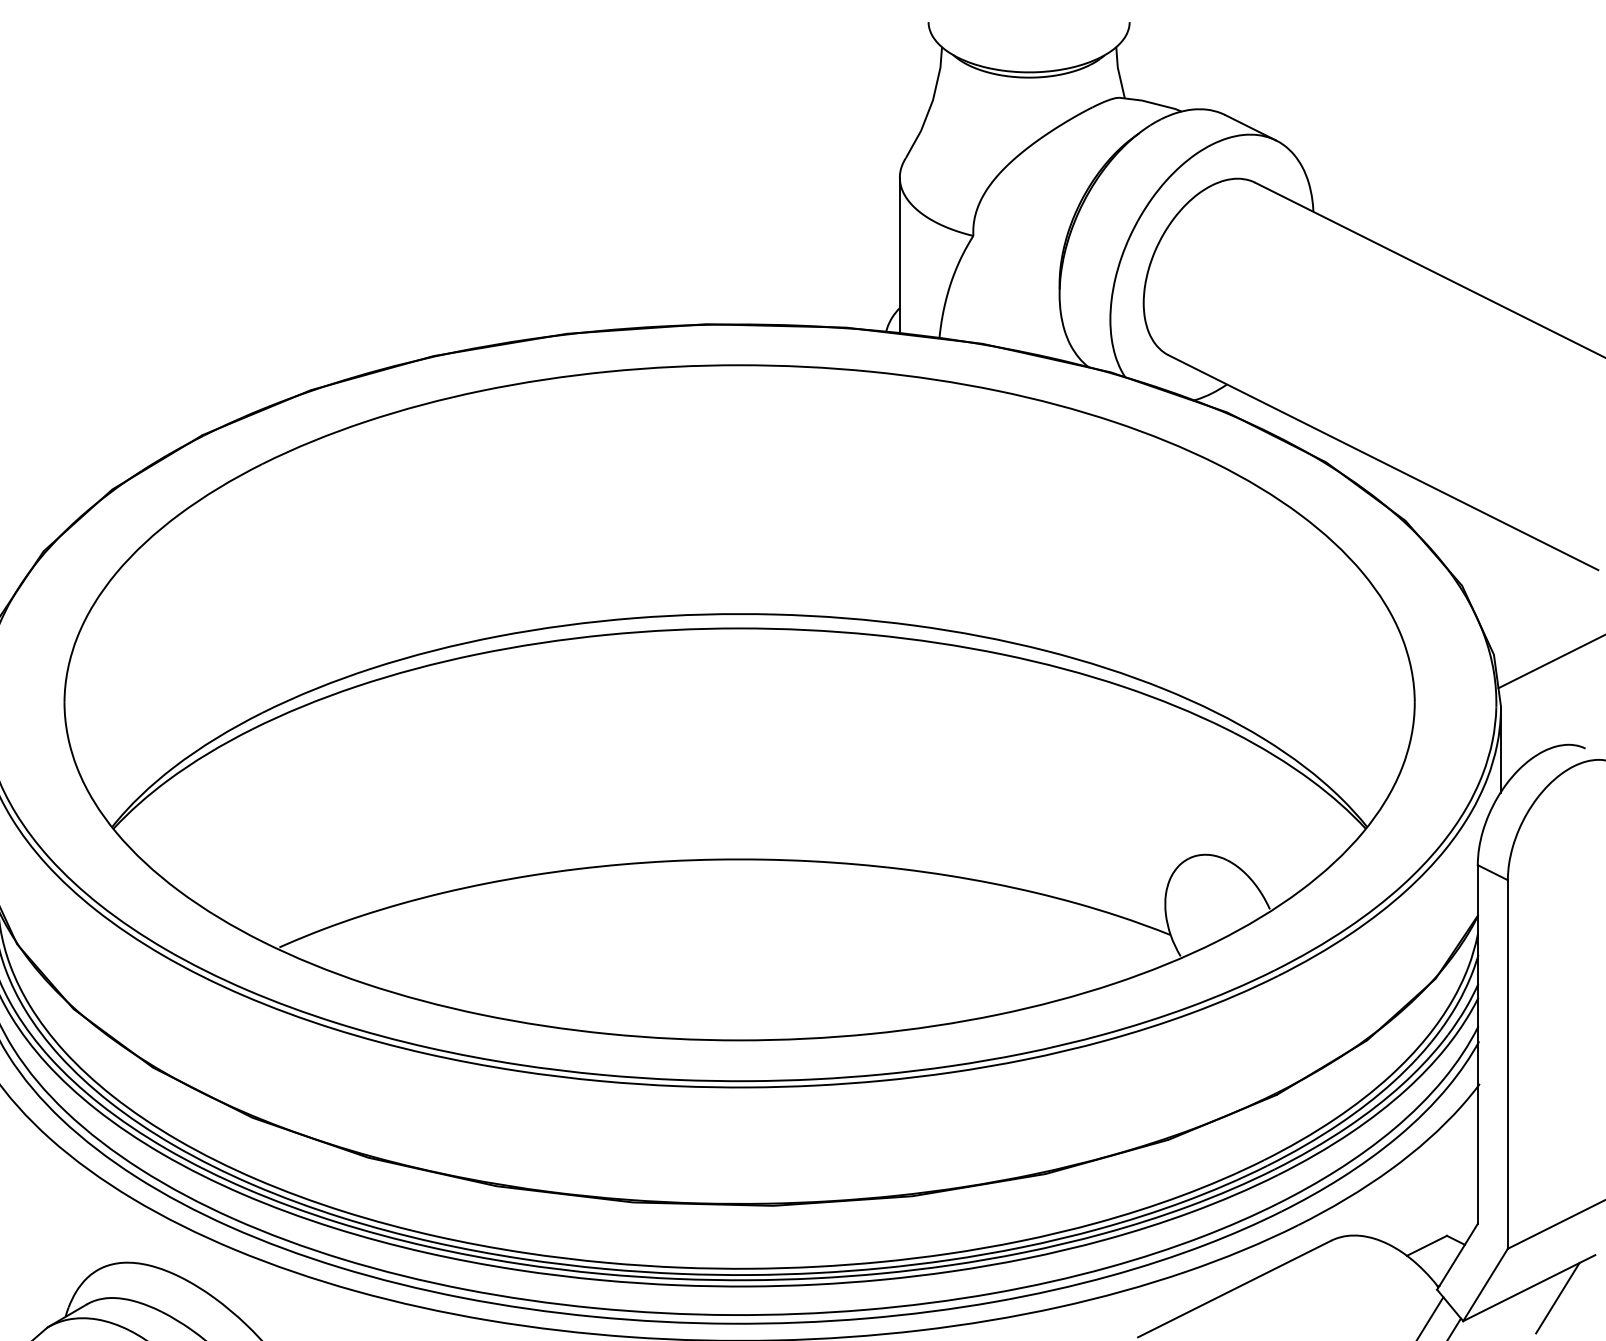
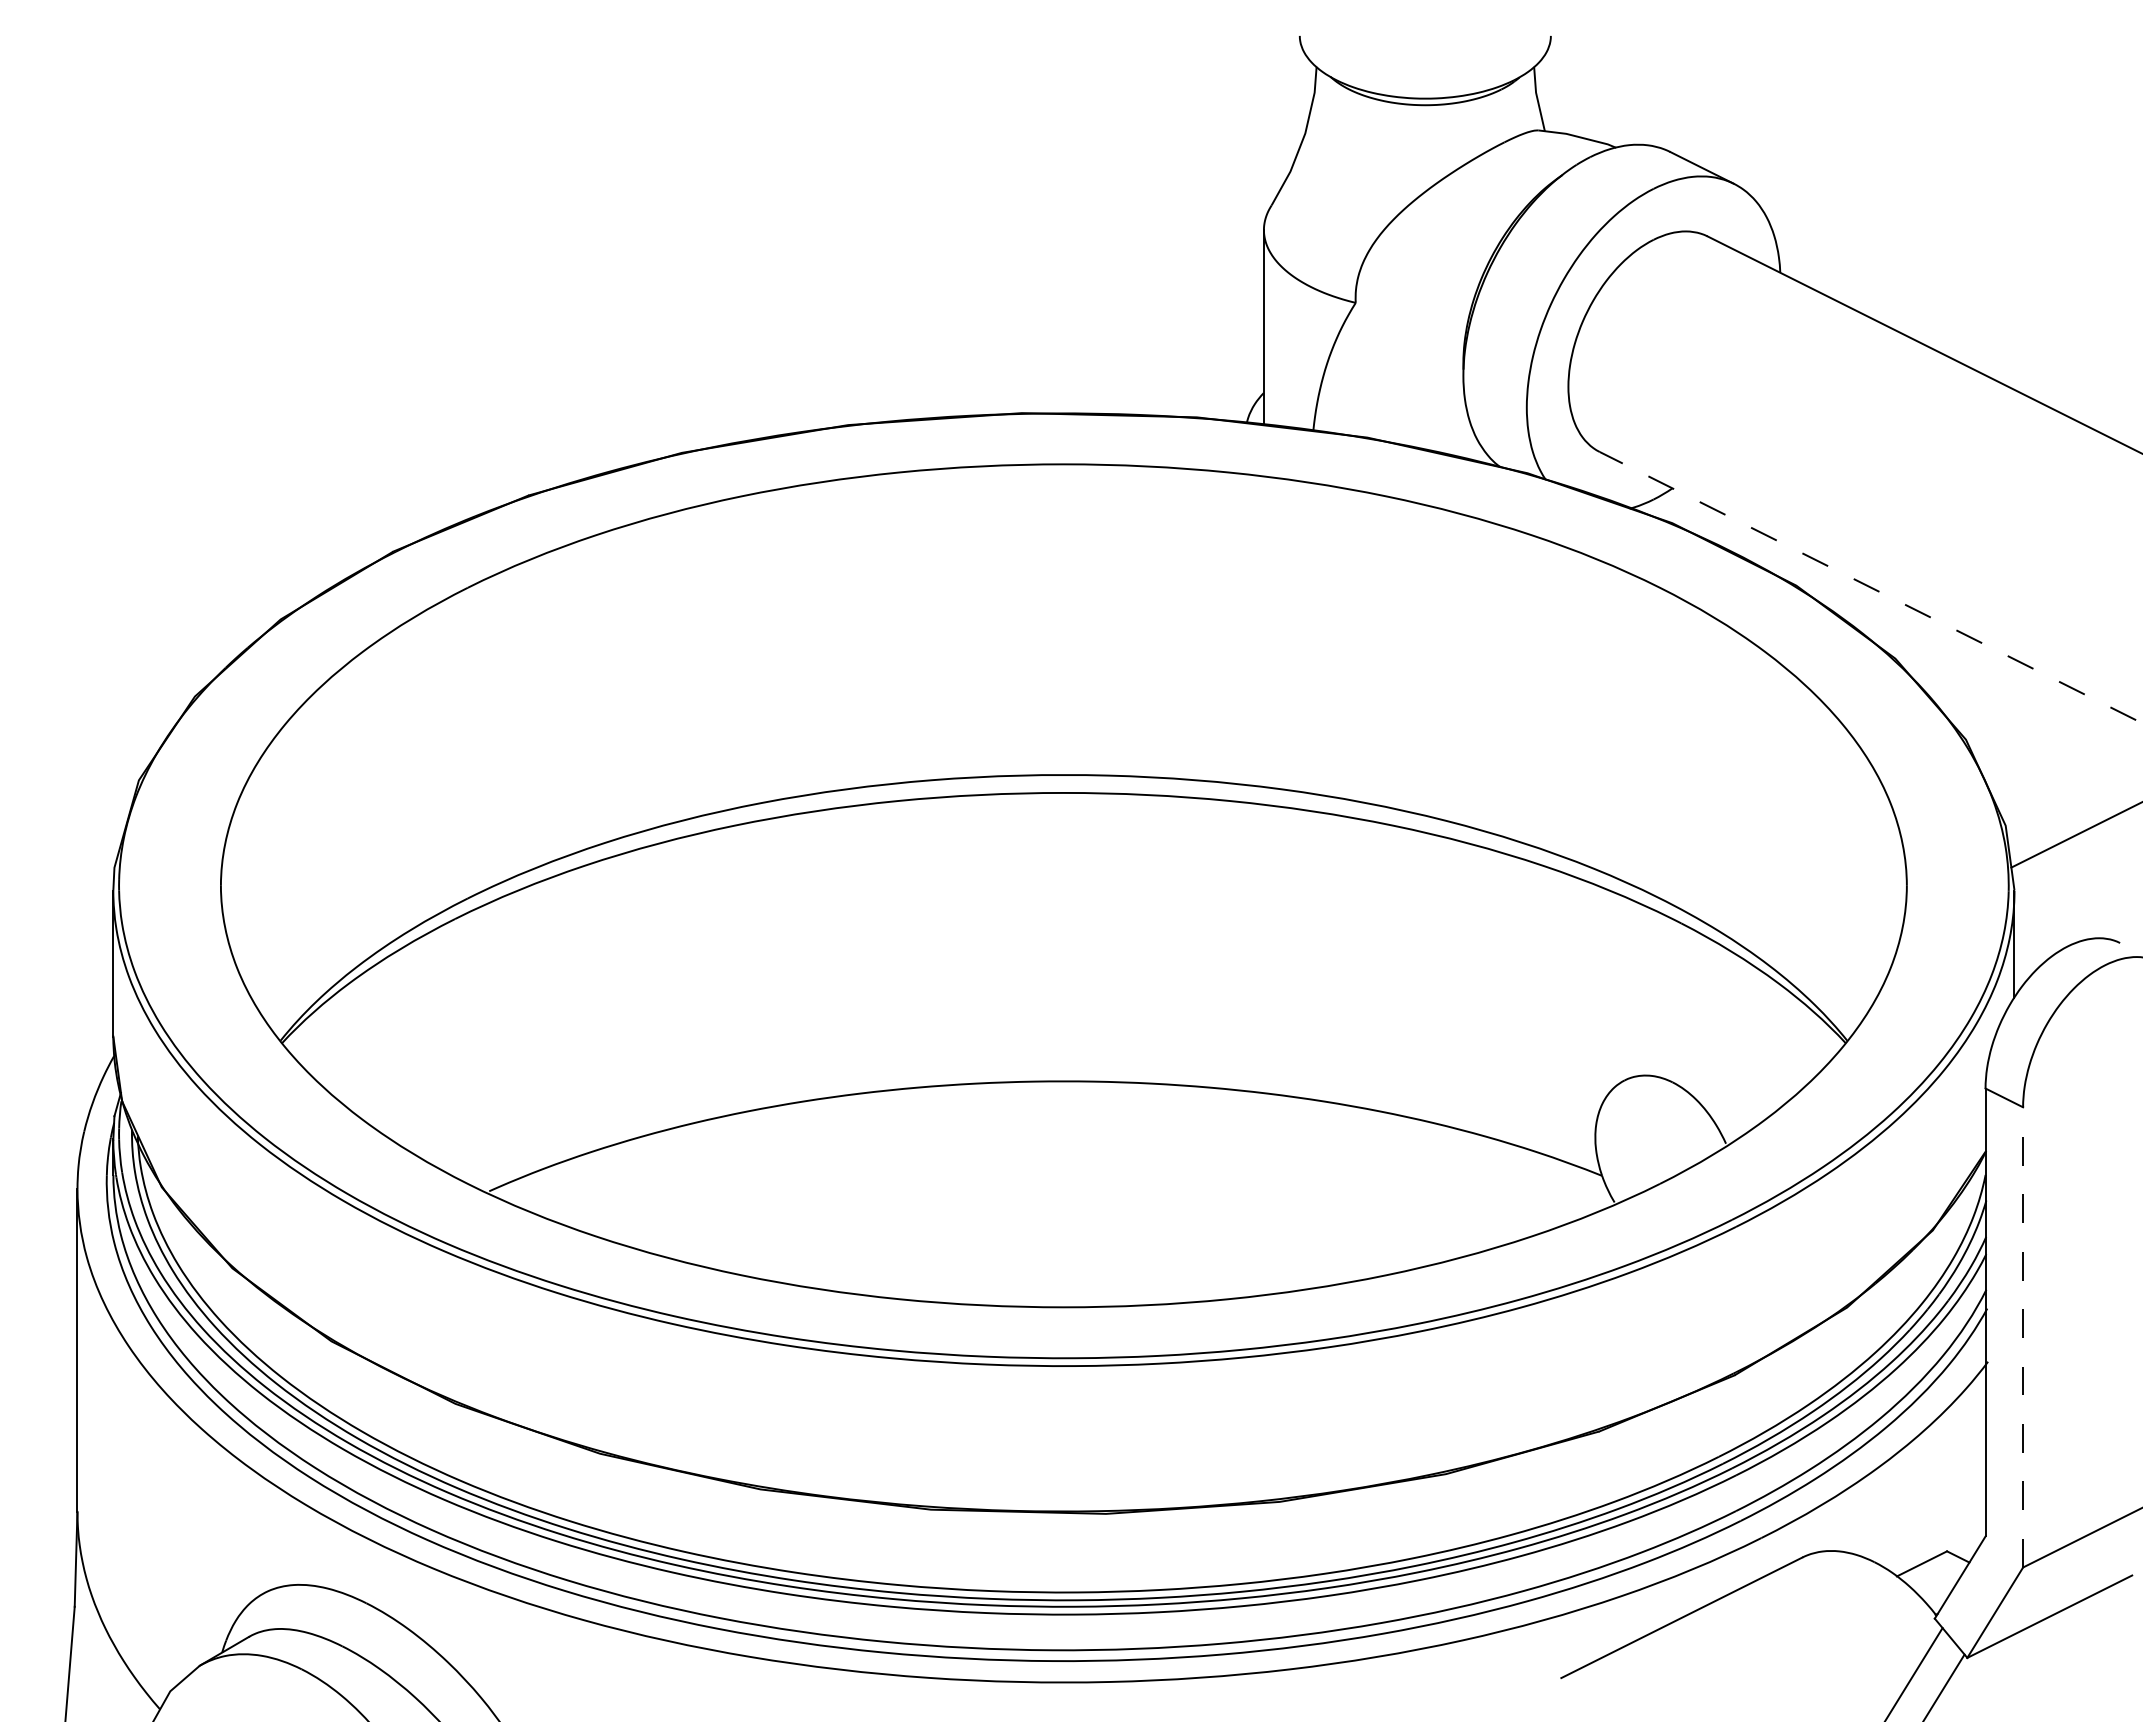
line: (1383, 463) -> (1867, 586), solid -> dashed
line: (1508, 1063) -> (2023, 1336), solid -> dashed
line: (1557, 1298) -> (2085, 1629), removed

